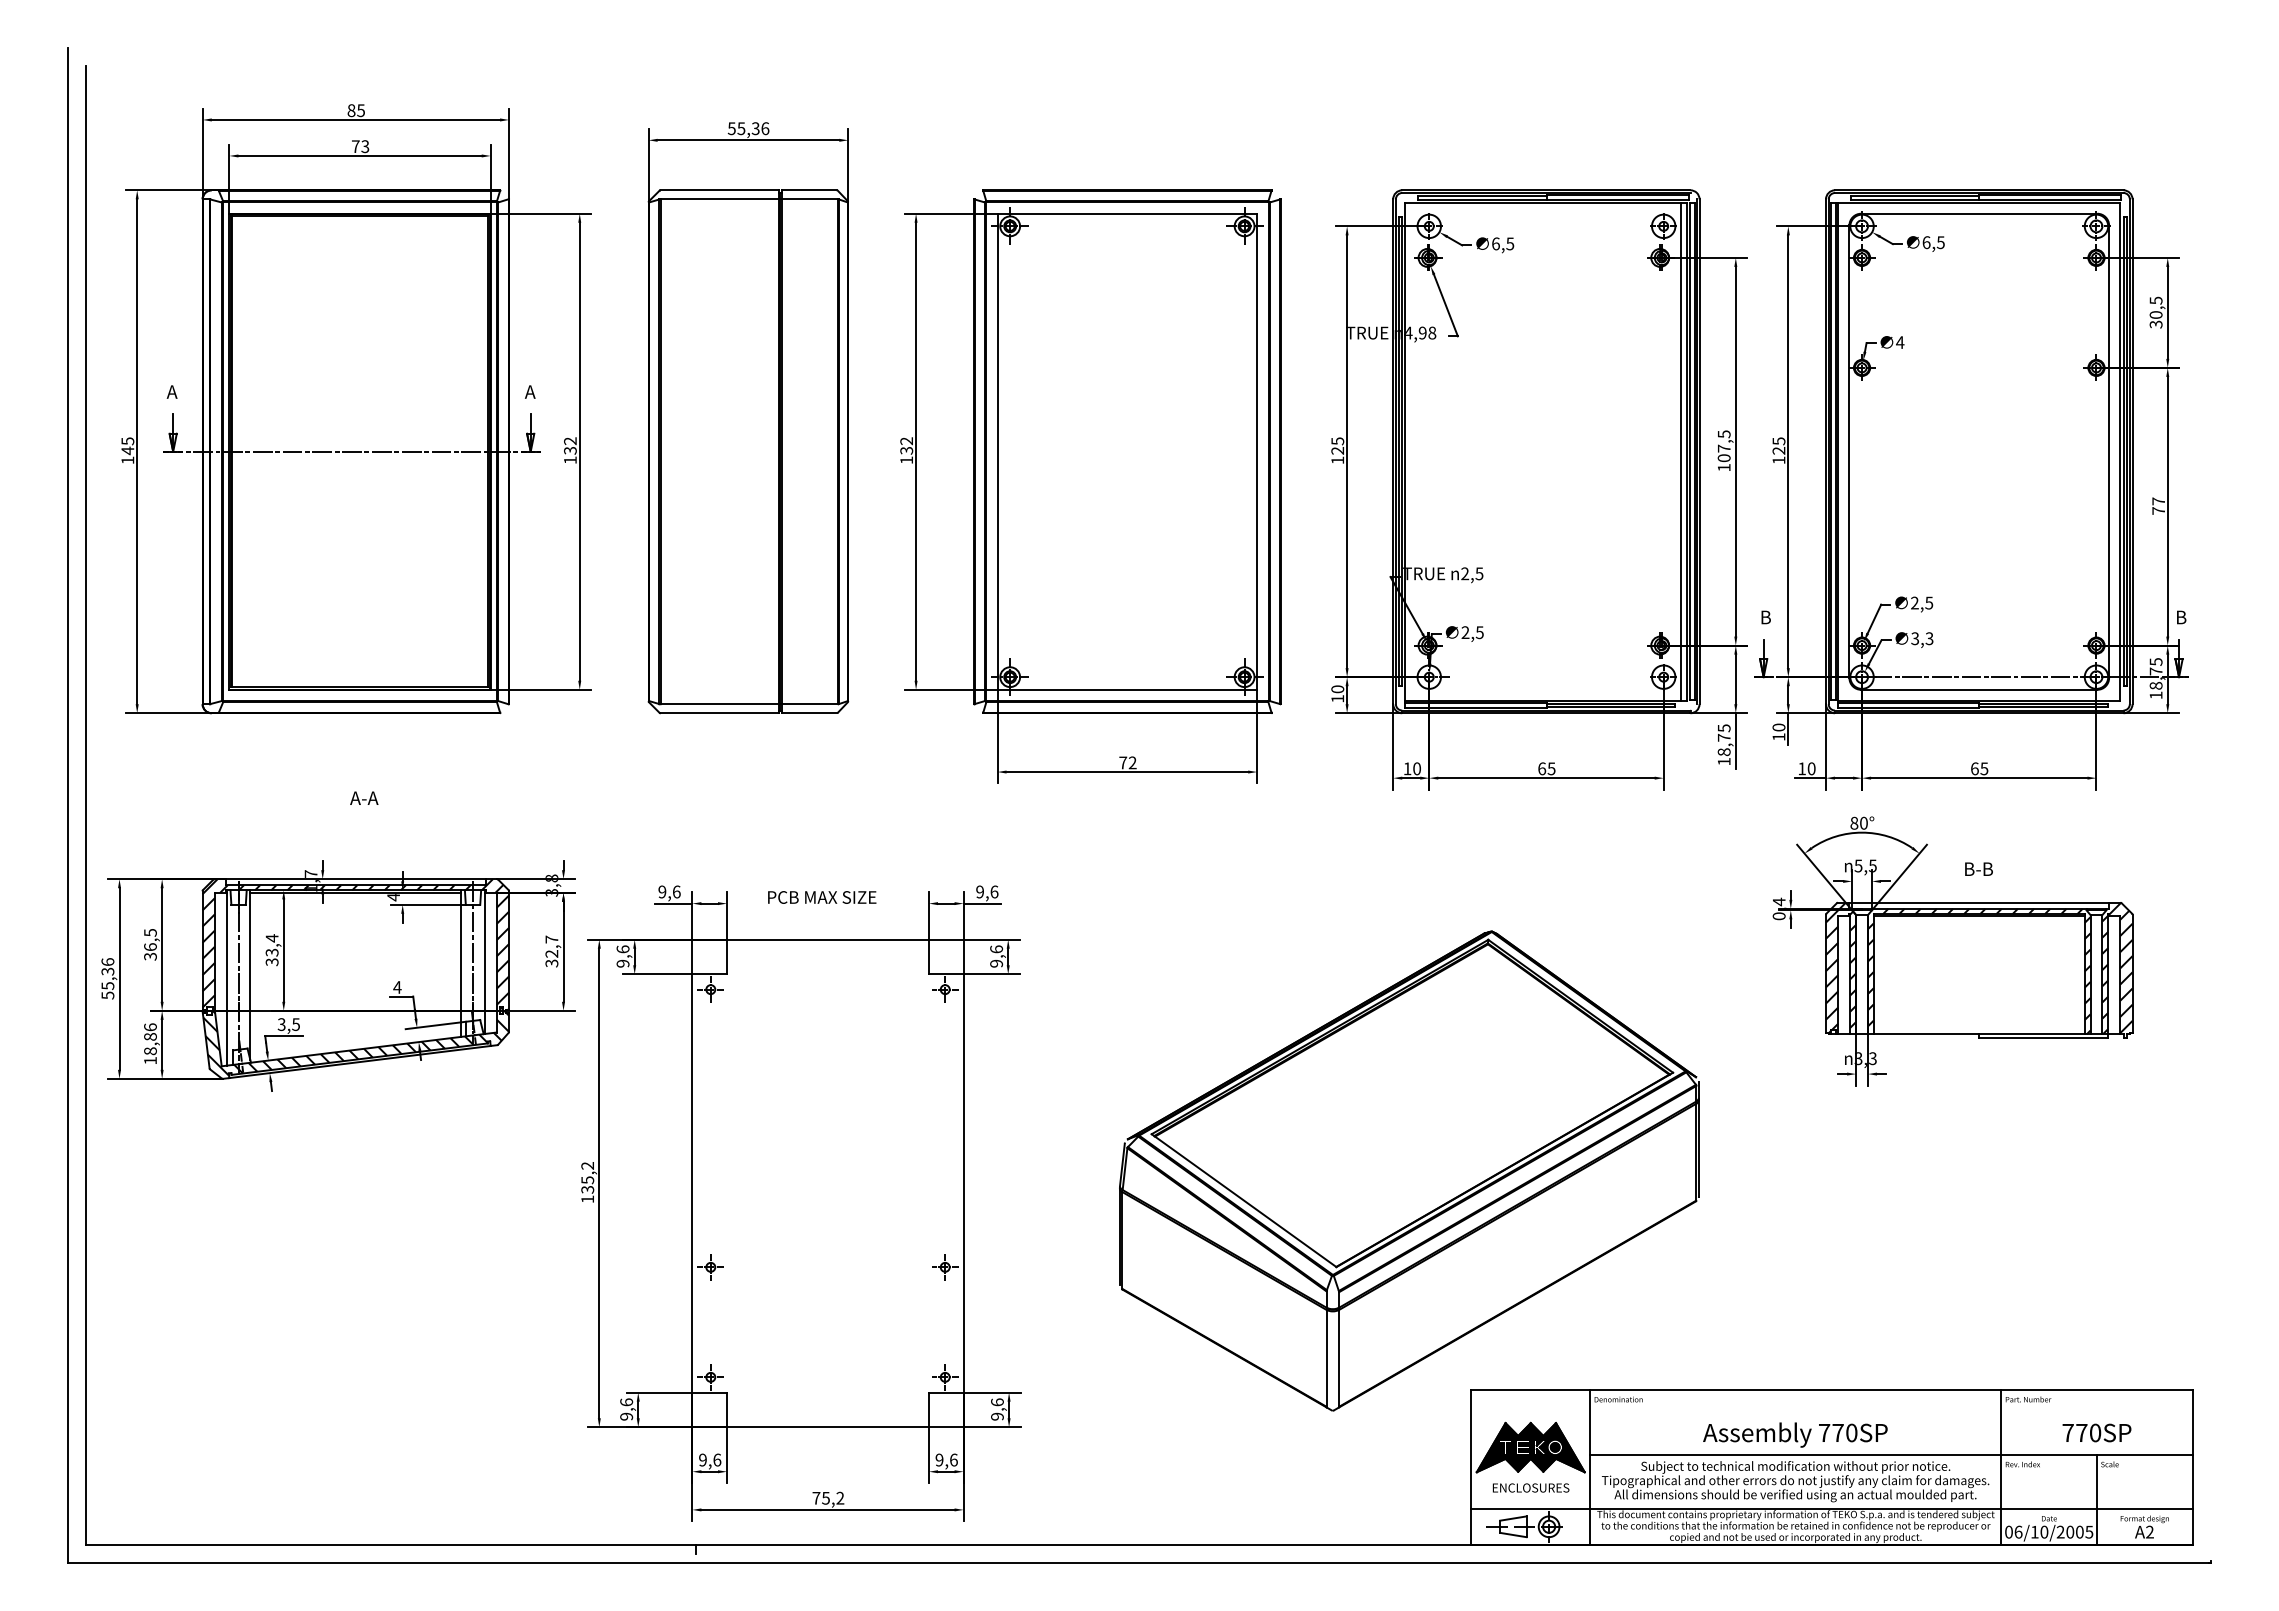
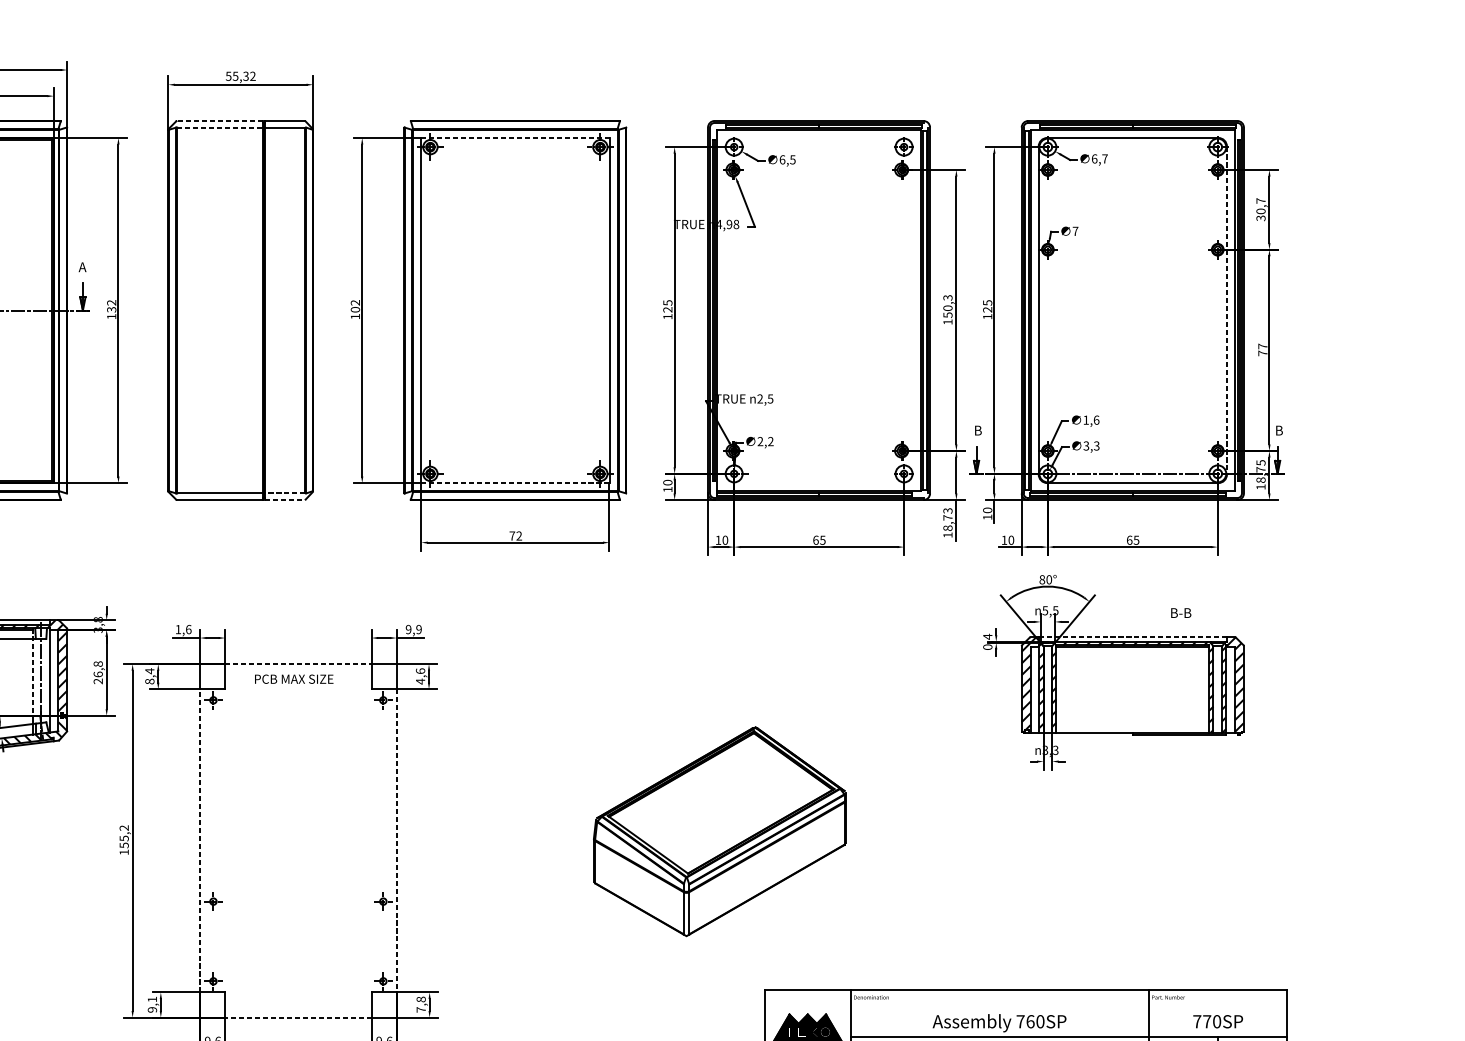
text: (765, 128) -> (253, 76), 55,36 -> 55,32
line: (719, 190) -> (219, 121), solid -> dashed
line: (720, 199) -> (220, 127), solid -> dashed
line: (1127, 213) -> (515, 137), solid -> dashed
text: (1940, 242) -> (1104, 158), 6,5 -> 6,7
text: (2155, 300) -> (1260, 200), 30,5 -> 30,7
text: (1900, 342) -> (1075, 231), 4 -> 7
text: (1723, 446) -> (947, 306), 107,5 -> 150,3
text: (906, 450) -> (355, 309), 132 -> 102
line: (1680, 451) -> (916, 310), removed
line: (2109, 452) -> (1227, 311), solid -> dashed
text: (1922, 602) -> (1091, 419), 2,5 -> 1,6
text: (1479, 632) -> (770, 441), 2,5 -> 2,2
line: (1127, 689) -> (515, 482), solid -> dashed
line: (809, 704) -> (284, 493), solid -> dashed
line: (809, 713) -> (284, 500), solid -> dashed
text: (1723, 727) -> (947, 510), 18,75 -> 18,73
text: (1978, 868) -> (1180, 612), moved
text: (662, 891) -> (178, 629), 9,6 -> 1,6
text: (994, 891) -> (419, 629), 9,6 -> 9,9
text: (822, 897) -> (294, 679), moved
line: (1979, 902) -> (1133, 637), solid -> dashed
line: (828, 939) -> (298, 664), solid -> dashed
line: (461, 951) -> (32, 672), solid -> dashed
text: (551, 951) -> (97, 672), 32,7 -> 26,8
text: (622, 956) -> (149, 676), 9,6 -> 8,4
text: (996, 963) -> (420, 681), 9,6 -> 4,6
part: (1409, 1170) -> (719, 831), size x0.6
line: (692, 1183) -> (200, 840), solid -> dashed
line: (963, 1183) -> (396, 840), solid -> dashed
text: (587, 1189) -> (124, 845), 135,2 -> 155,2
text: (626, 1402) -> (152, 999), 9,6 -> 9,1
text: (997, 1409) -> (421, 1004), 9,6 -> 7,8
line: (828, 1427) -> (298, 1017), solid -> dashed
text: (1837, 1432) -> (1030, 1021), 770SP -> 760SP

